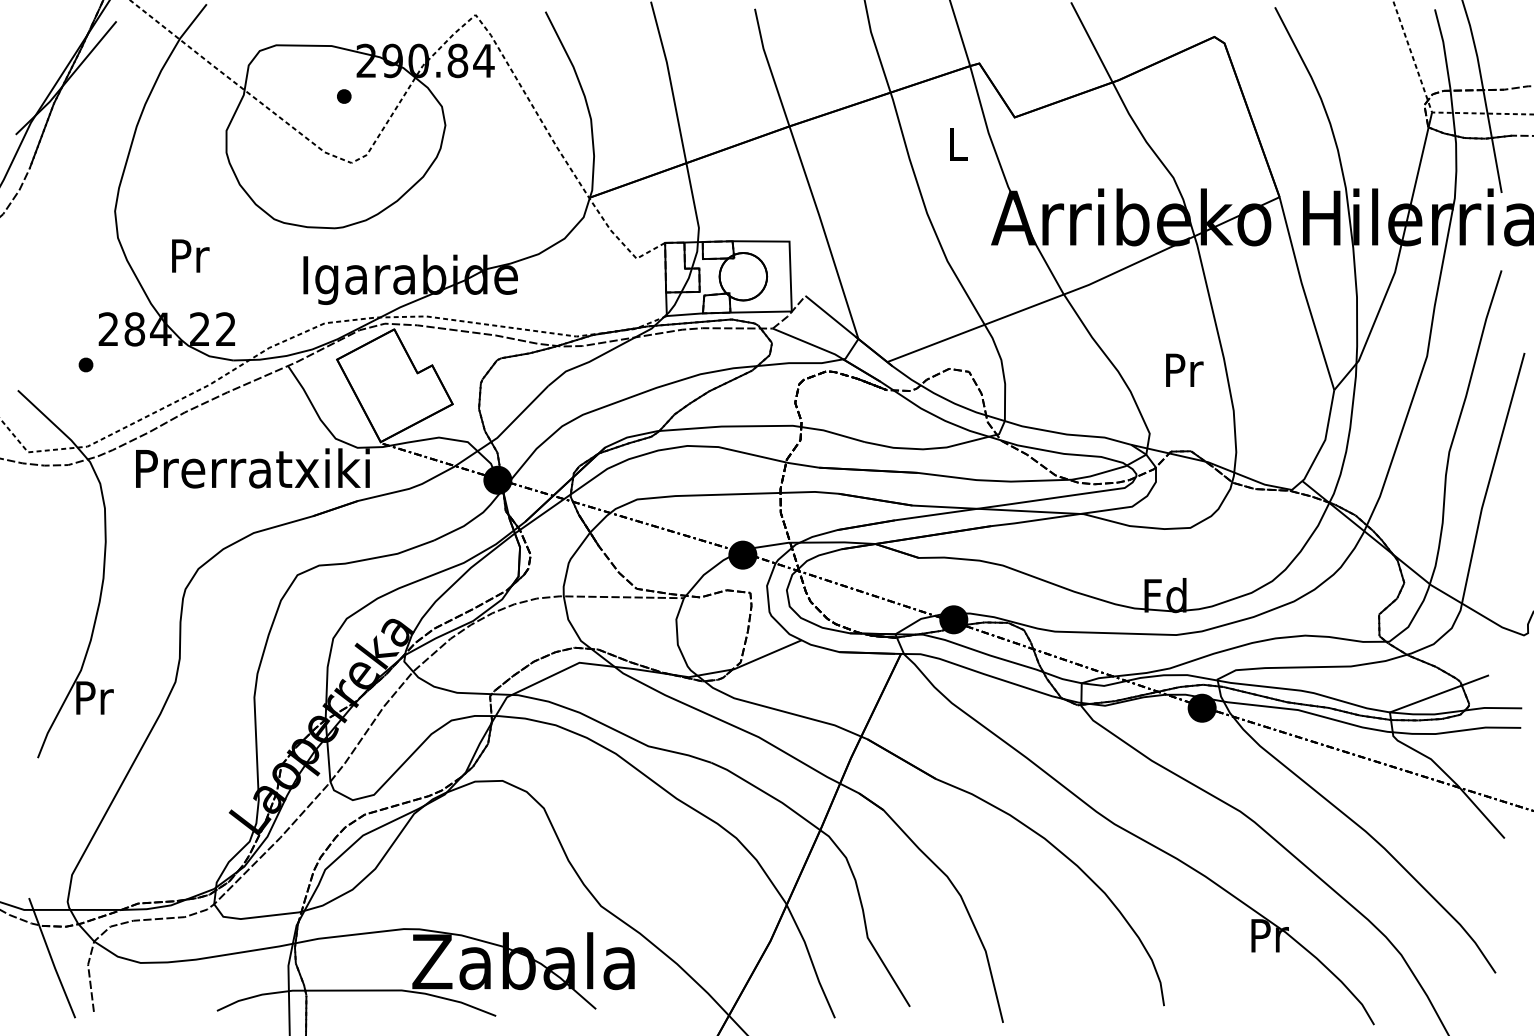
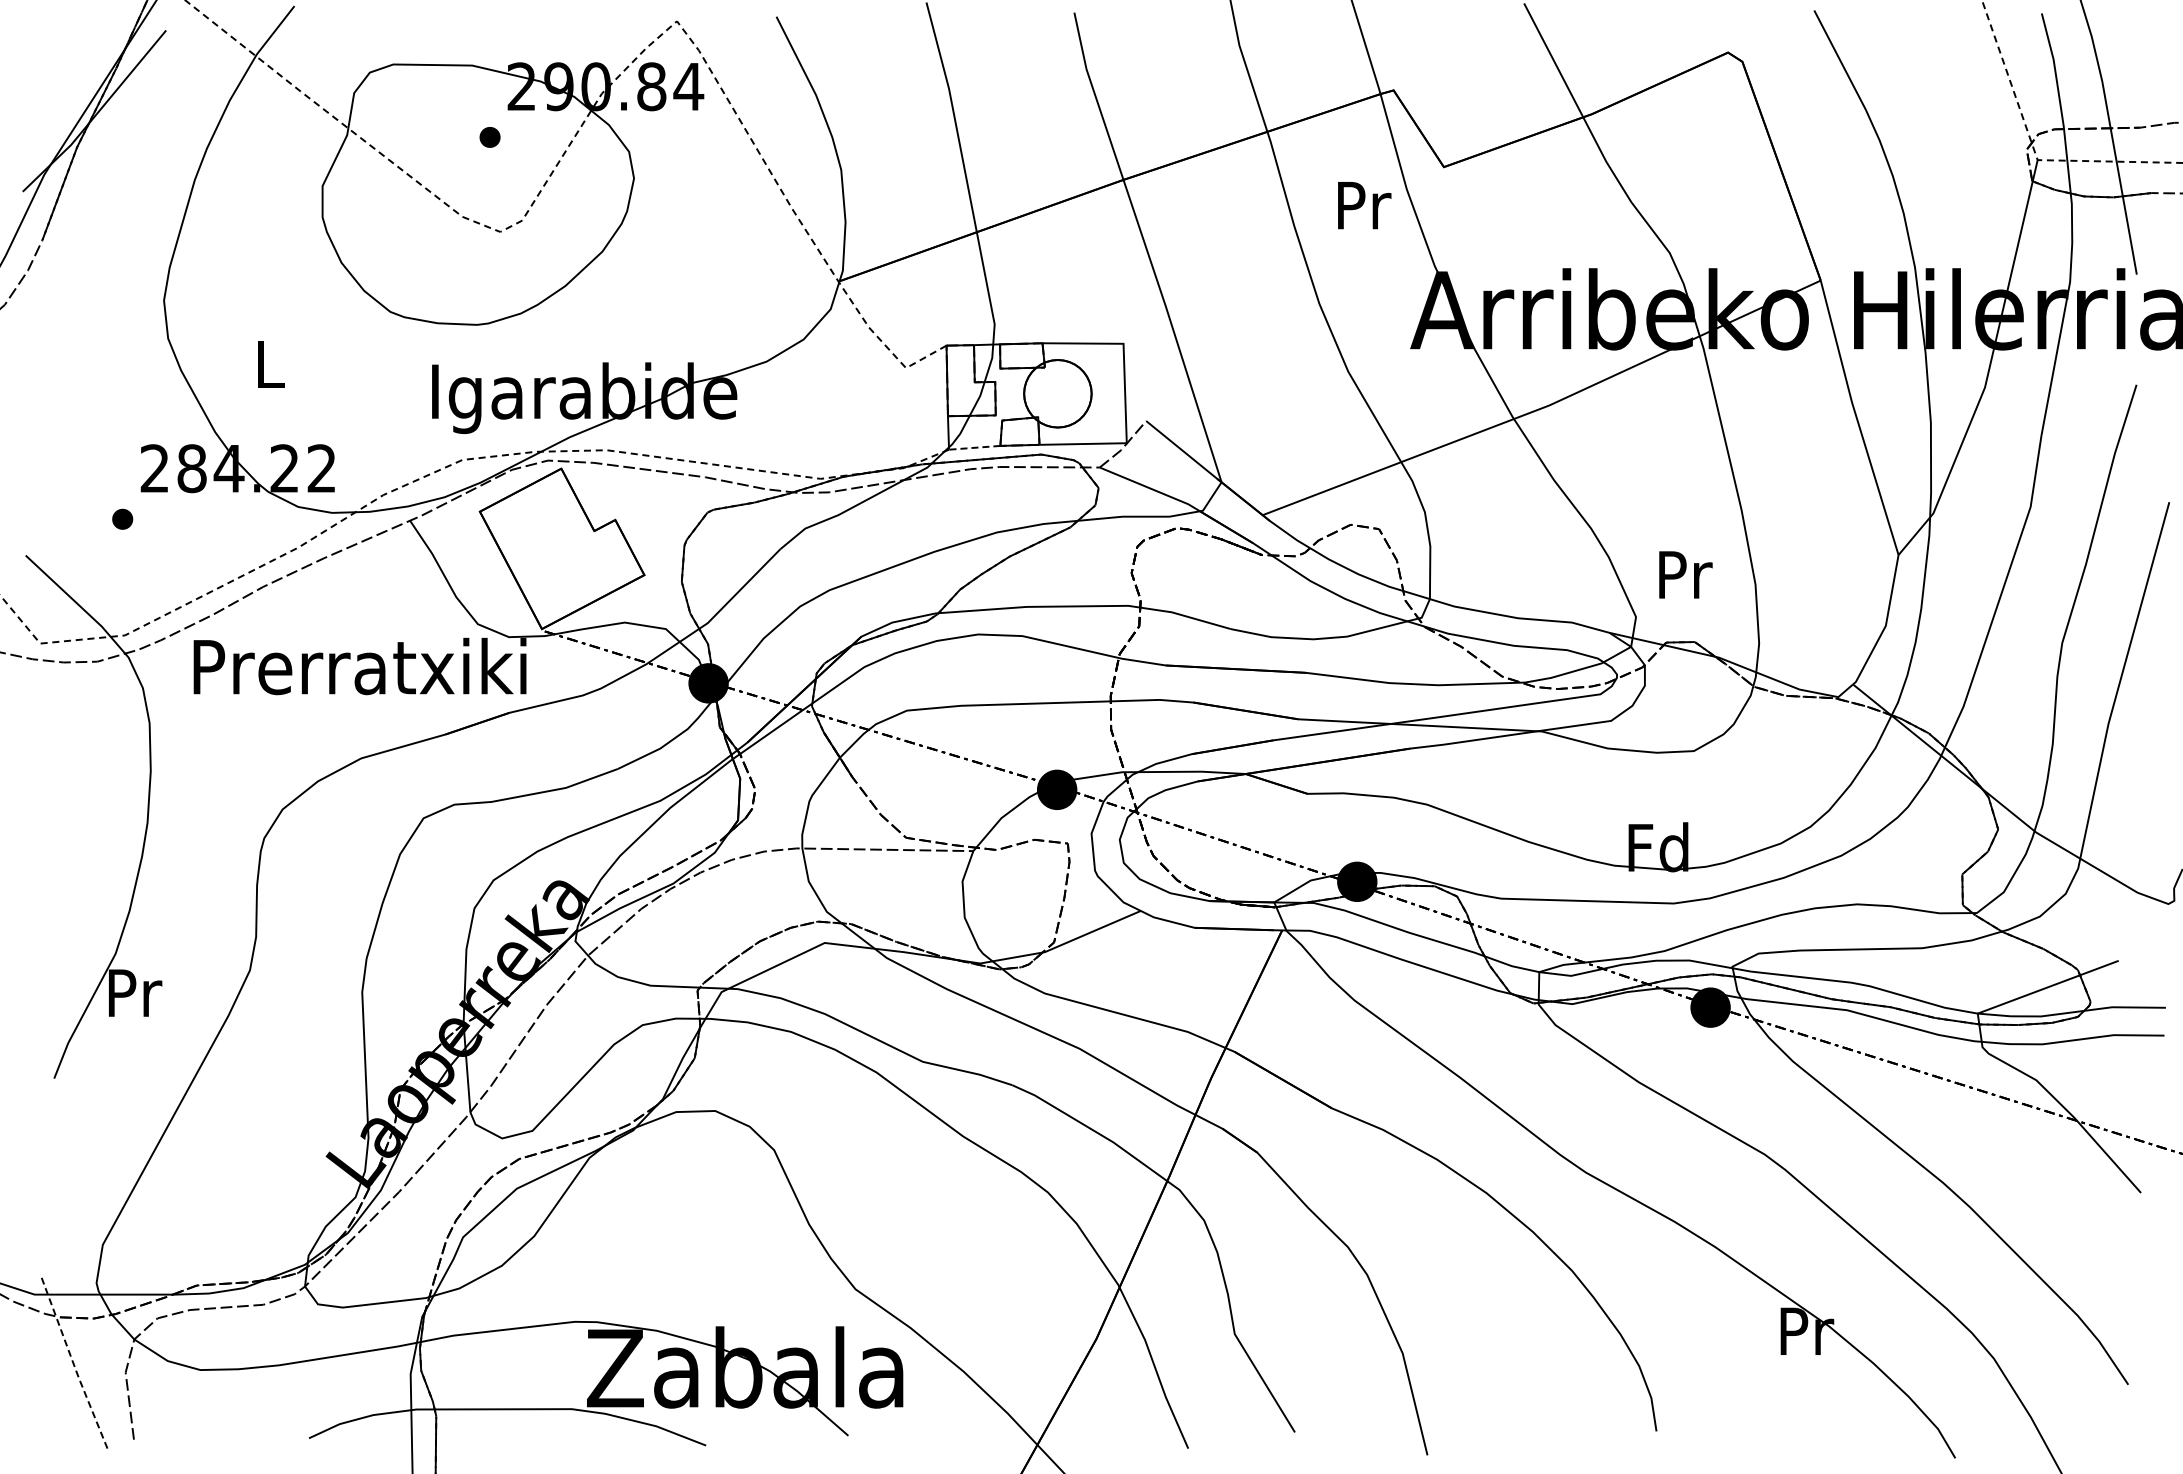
text: (958, 144) -> (1364, 205), L -> Pr
text: (190, 255) -> (271, 363), Pr -> L
line: (684, 314) -> (974, 447), solid -> dashed
text: (1184, 370) -> (1685, 574), moved
line: (51, 958) -> (73, 1363), solid -> dashed

